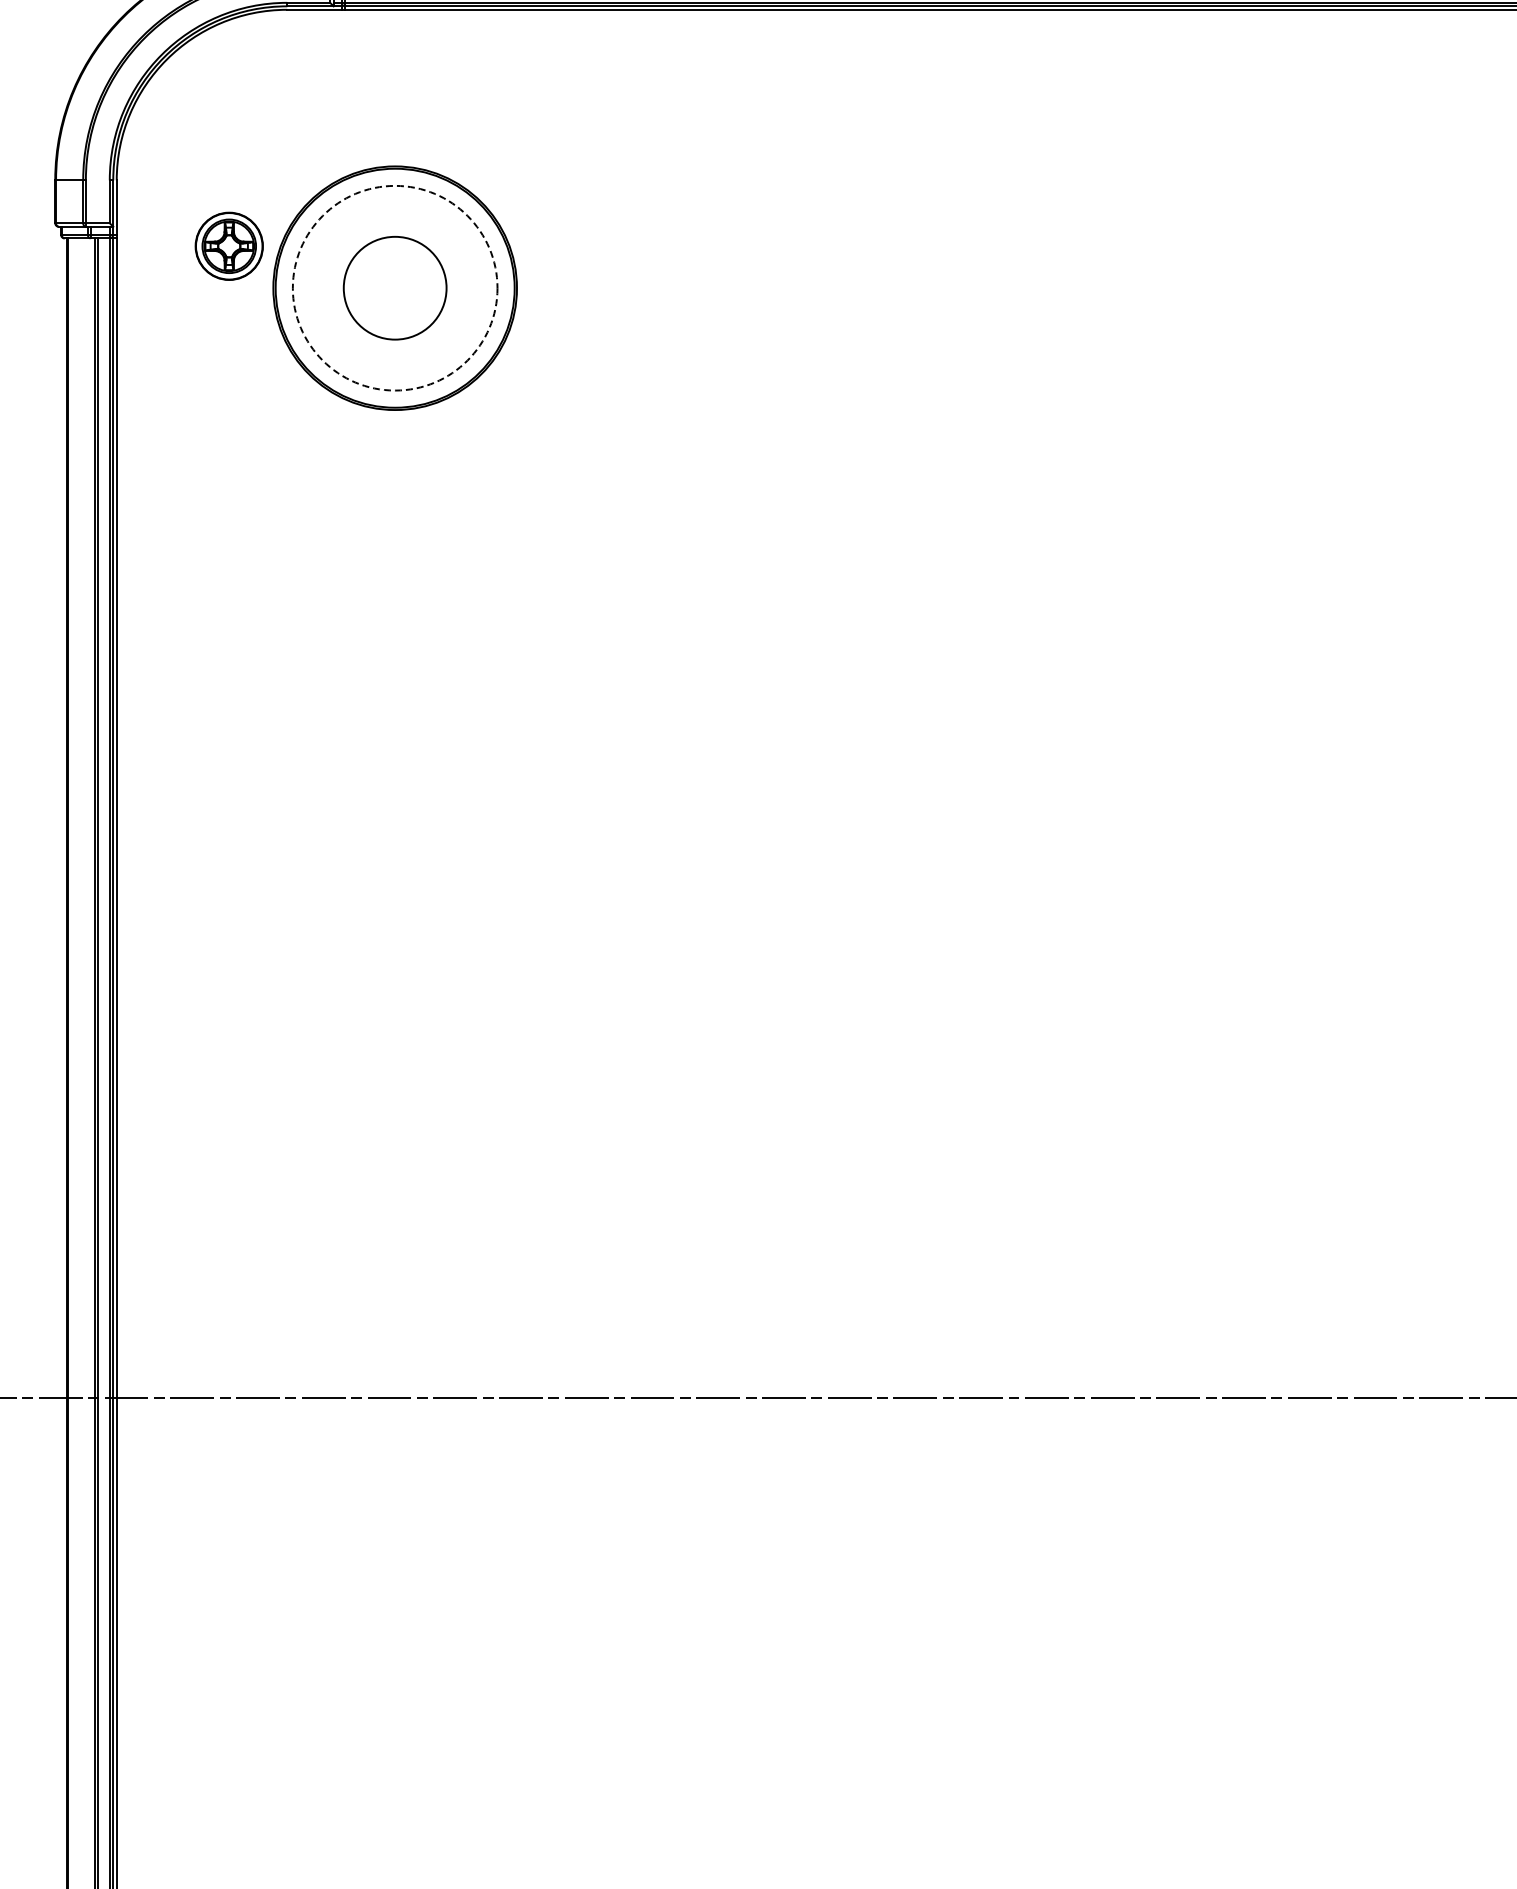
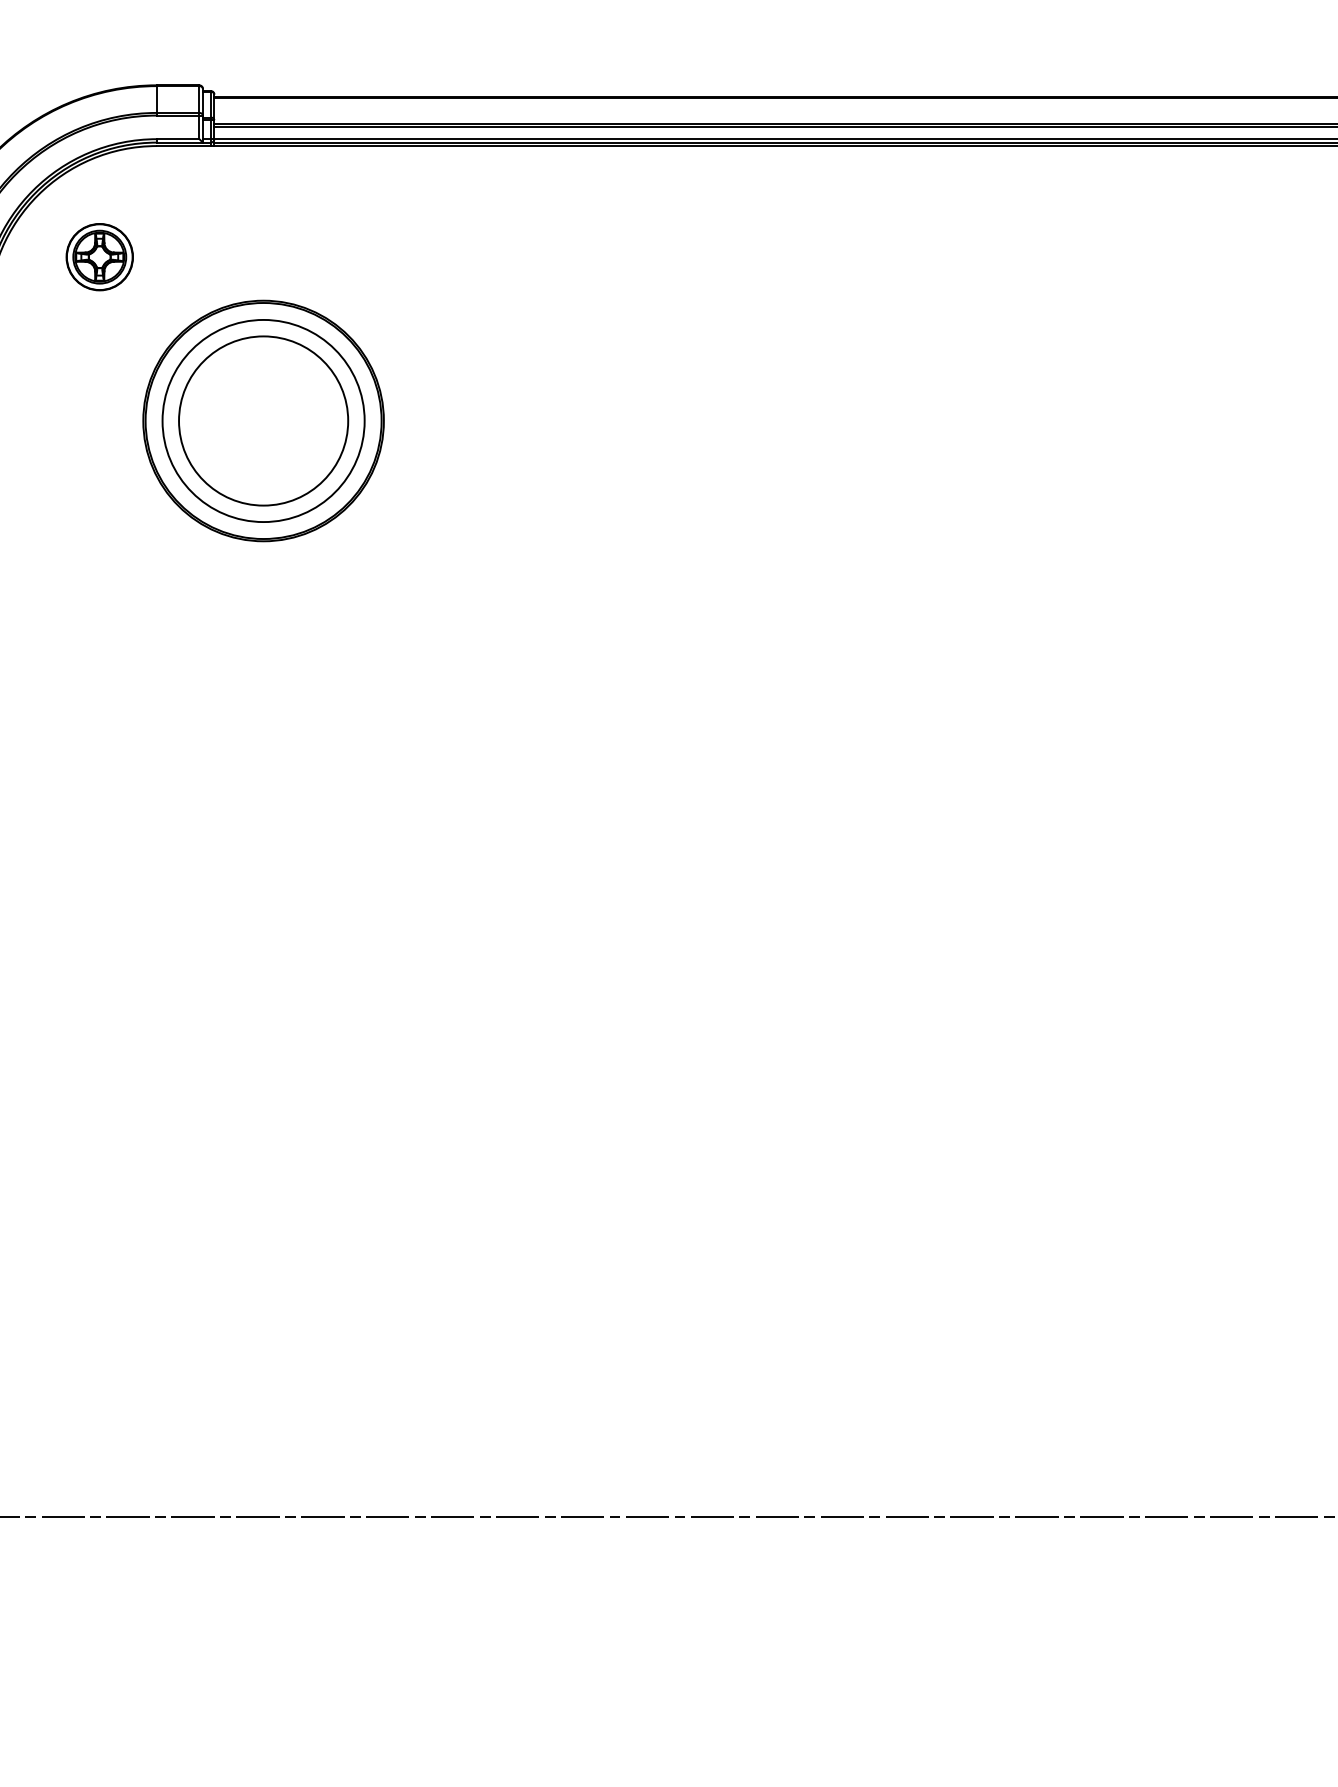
part: (228, 245) -> (99, 256), moved
circle: (394, 287) -> (262, 420), dashed -> solid
circle: (394, 287) -> (262, 420), size x1.67

